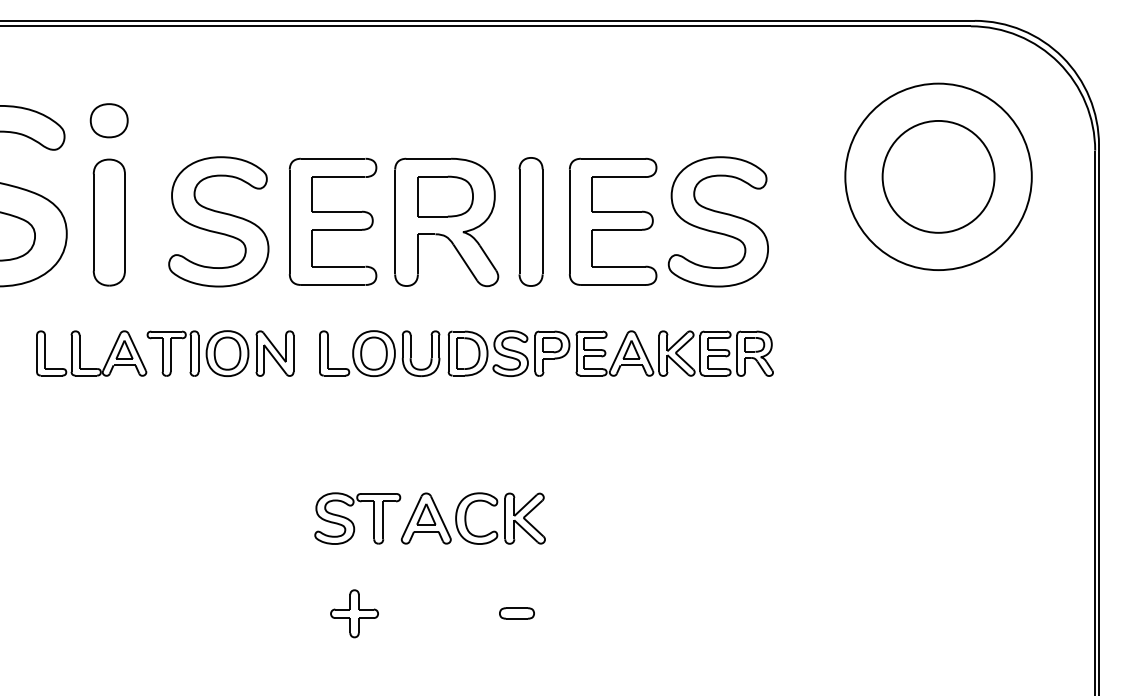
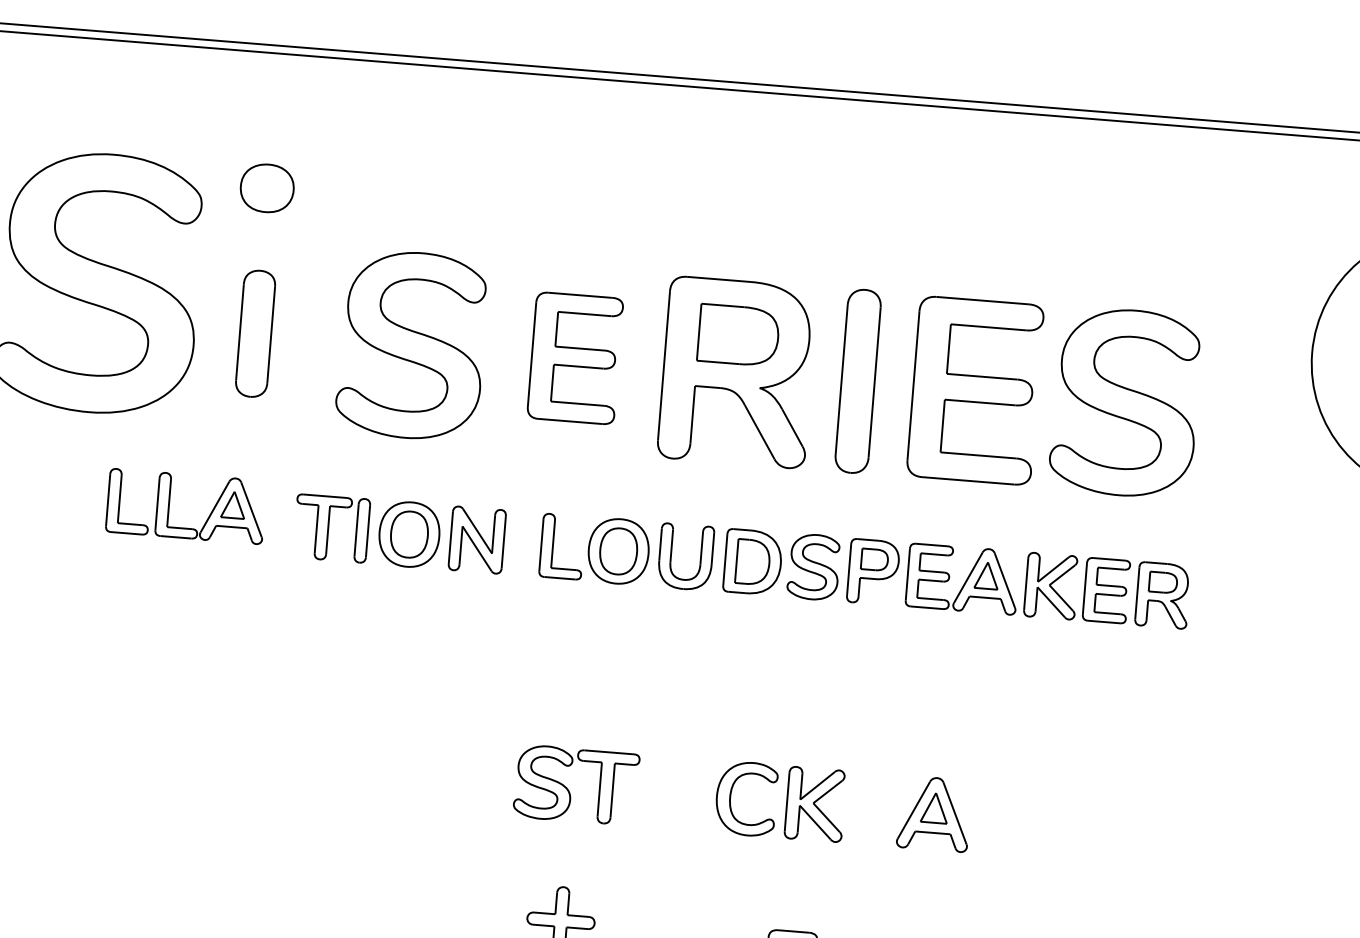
part: (332, 221) -> (574, 357), size x0.7
part: (108, 222) -> (254, 333), size x0.7
part: (80, 353) -> (170, 505), moved
part: (425, 518) -> (933, 813), moved

